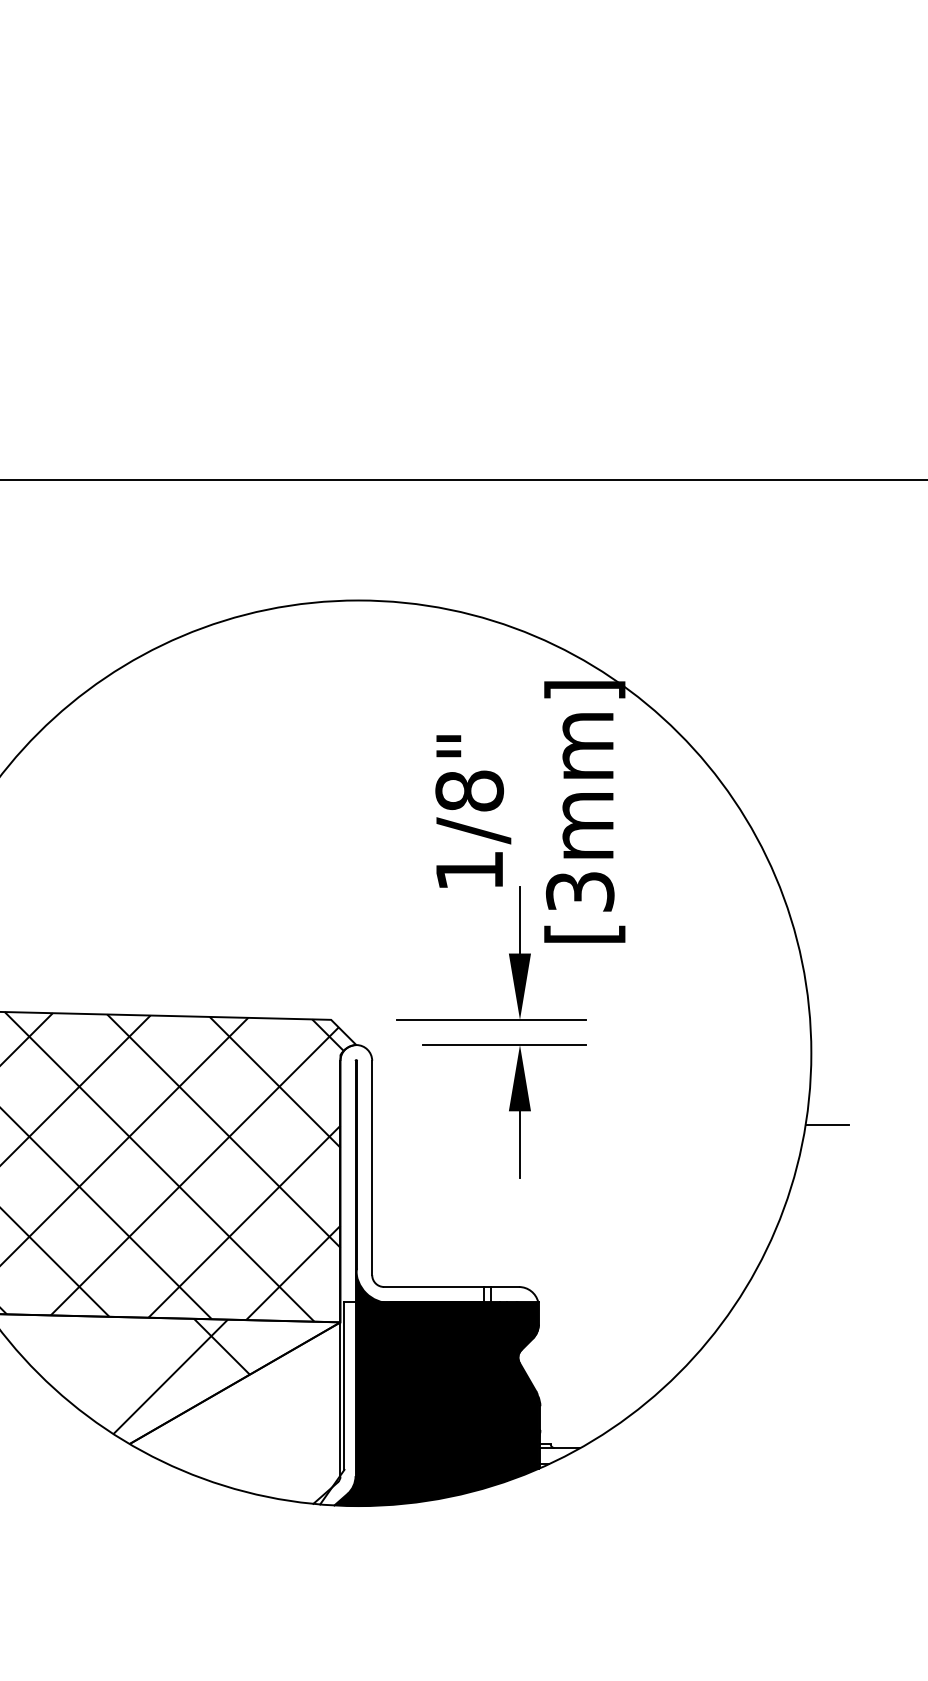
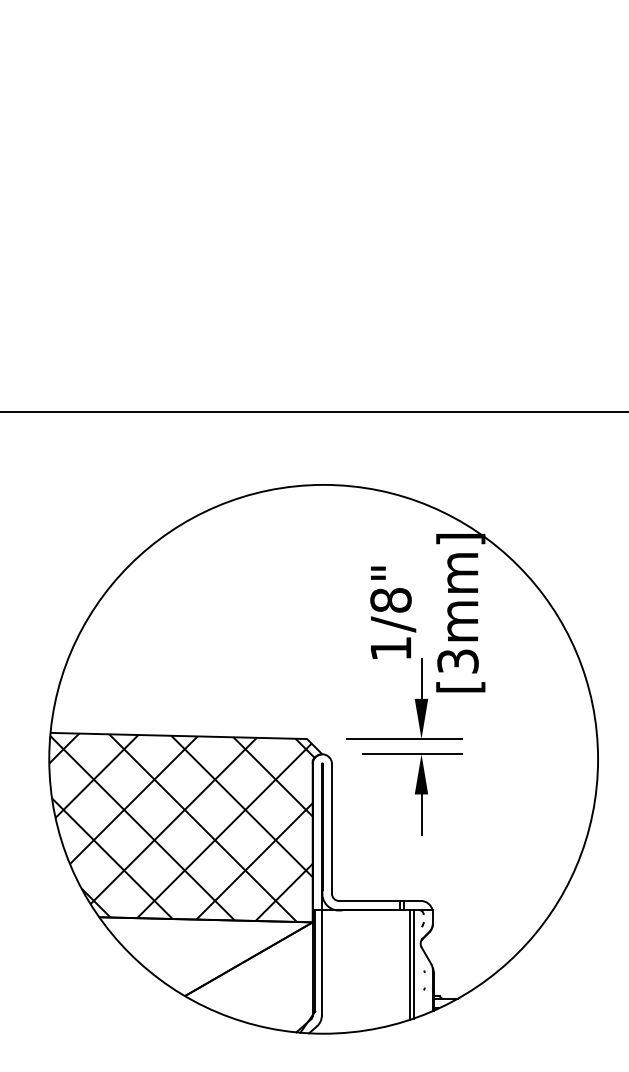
line: (826, 1124) -> (607, 802), removed
fill: (435, 1282) -> (370, 898), removed
hatch: (181, 1377) -> (216, 955), removed

